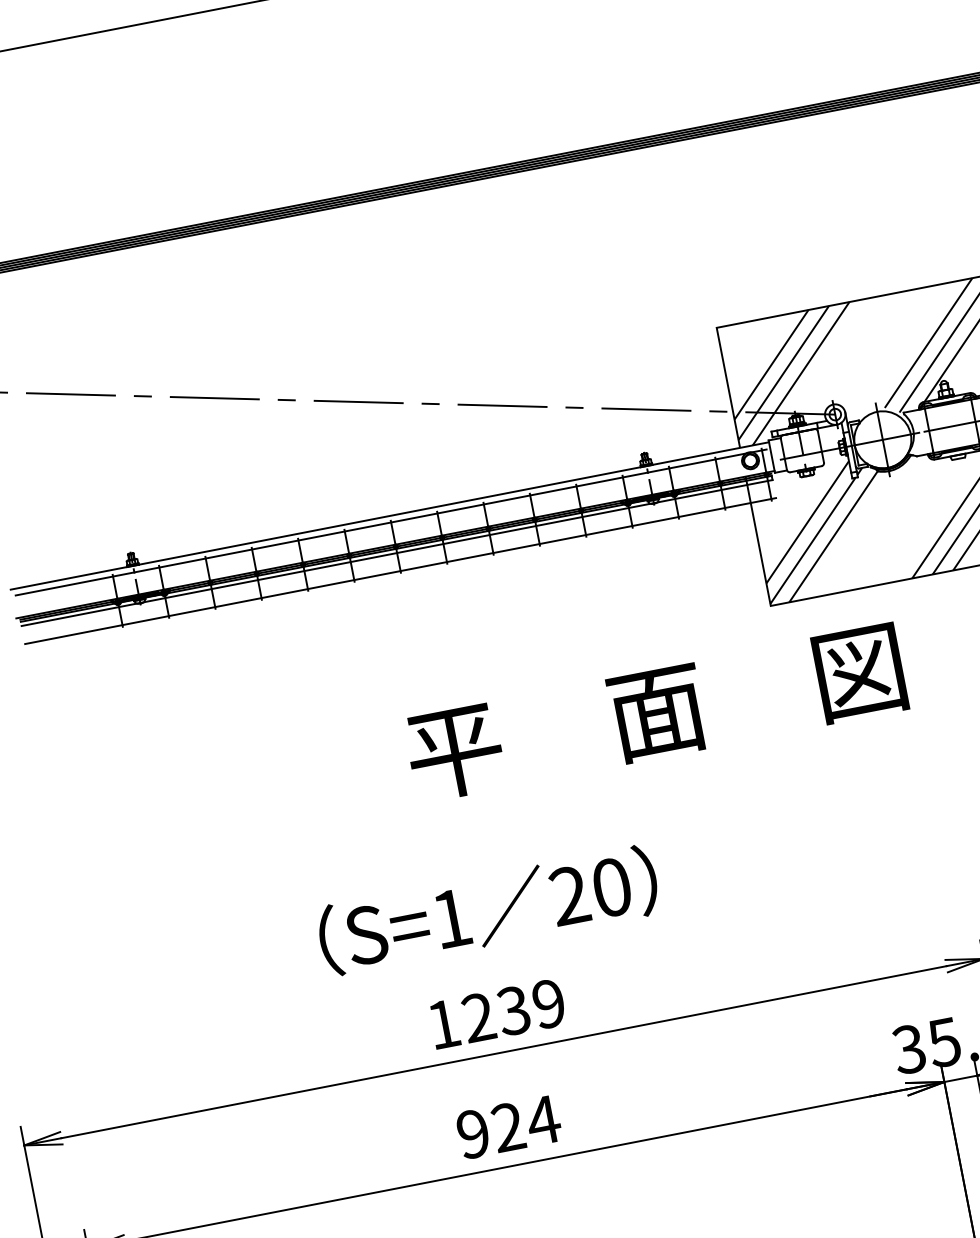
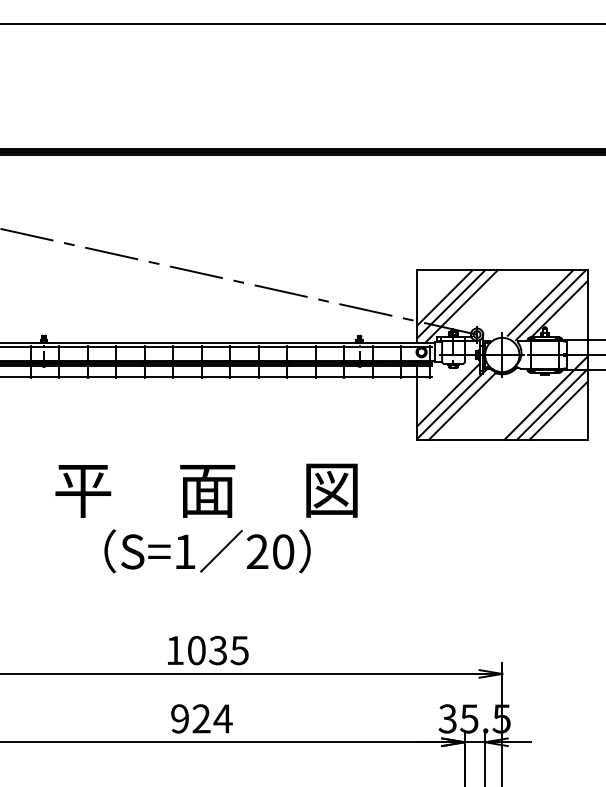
text: (655, 712) -> (206, 490), moved
text: (488, 910) -> (207, 551), moved
text: (512, 1010) -> (217, 650), 1239 -> 1035

